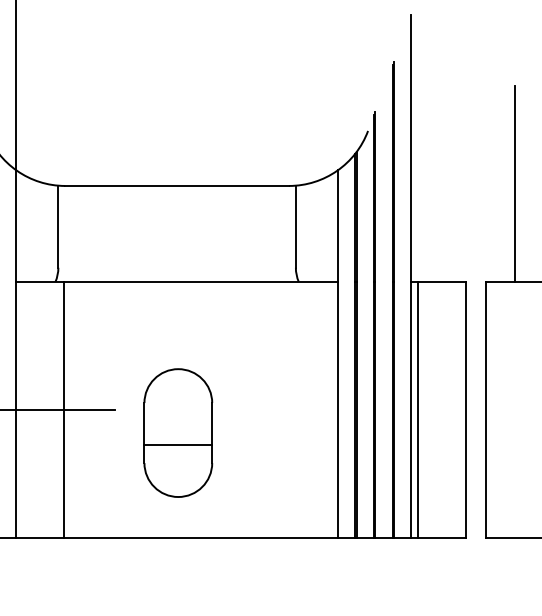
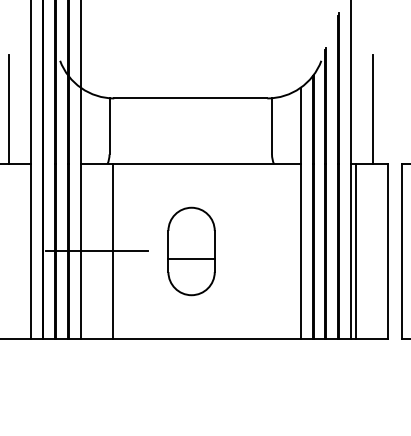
line: (442, 202) -> (372, 109), added
part: (178, 433) -> (191, 251), moved

